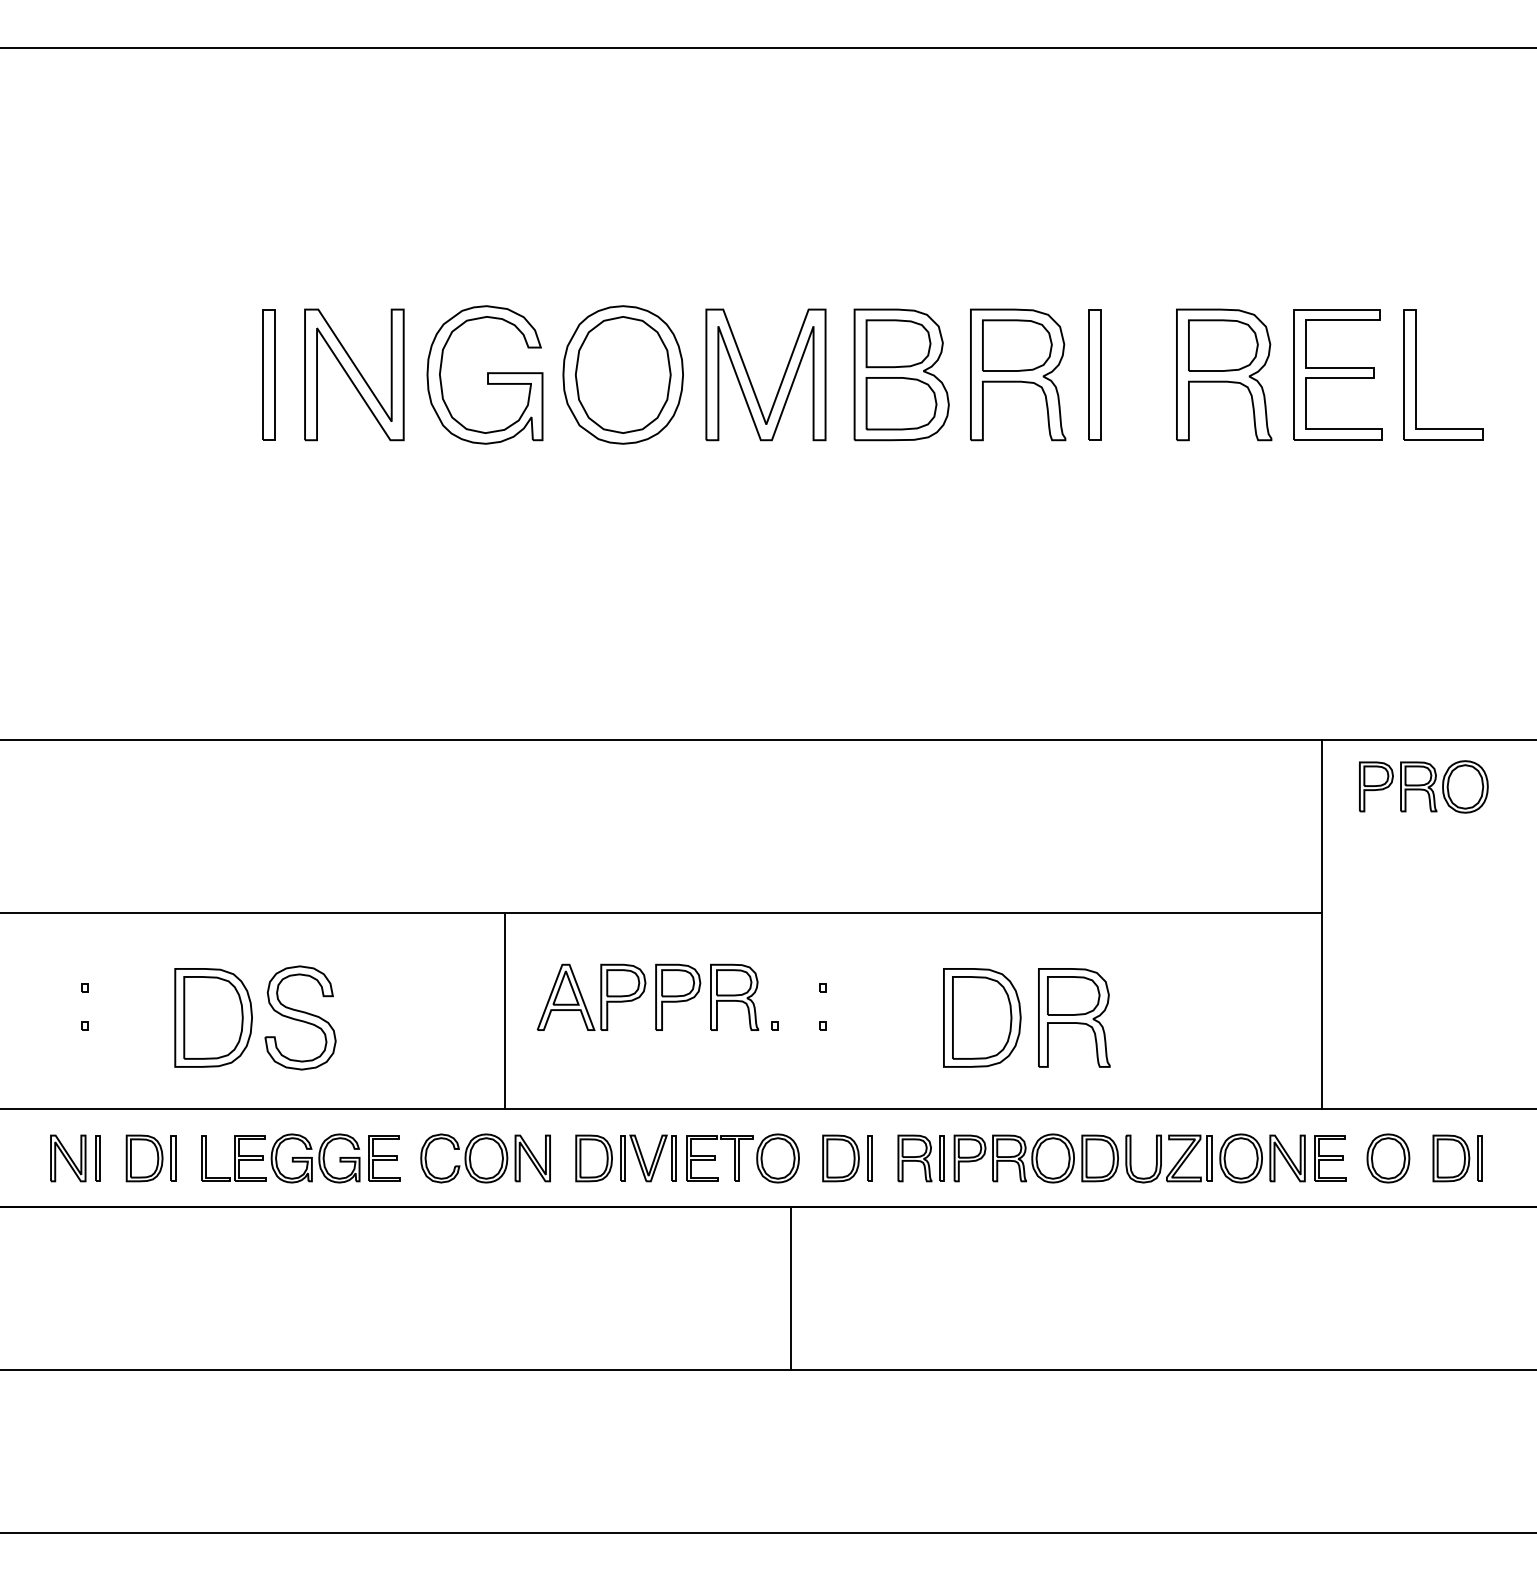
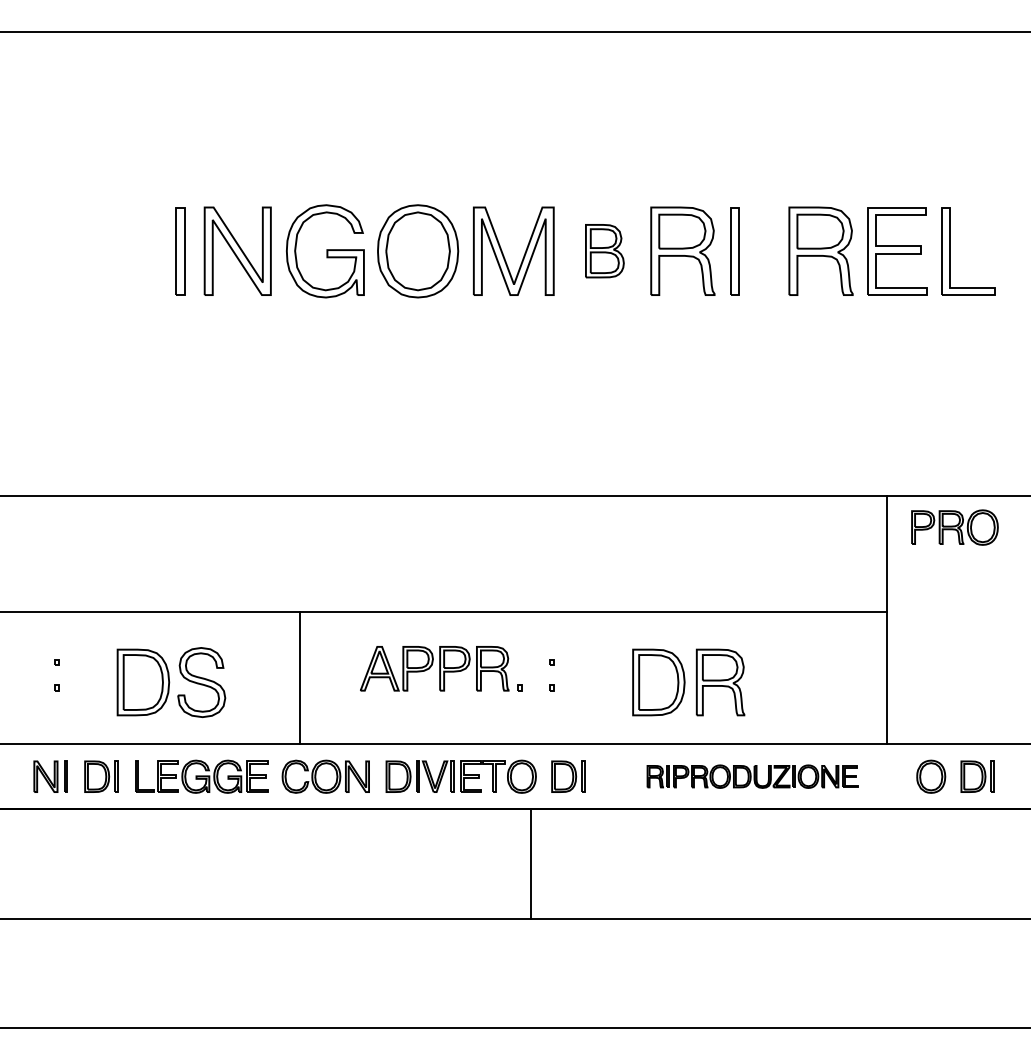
part: (901, 373) -> (604, 250), size x0.6
line: (506, 1010) -> (300, 677), moved
part: (1121, 1158) -> (752, 776), size x0.7

